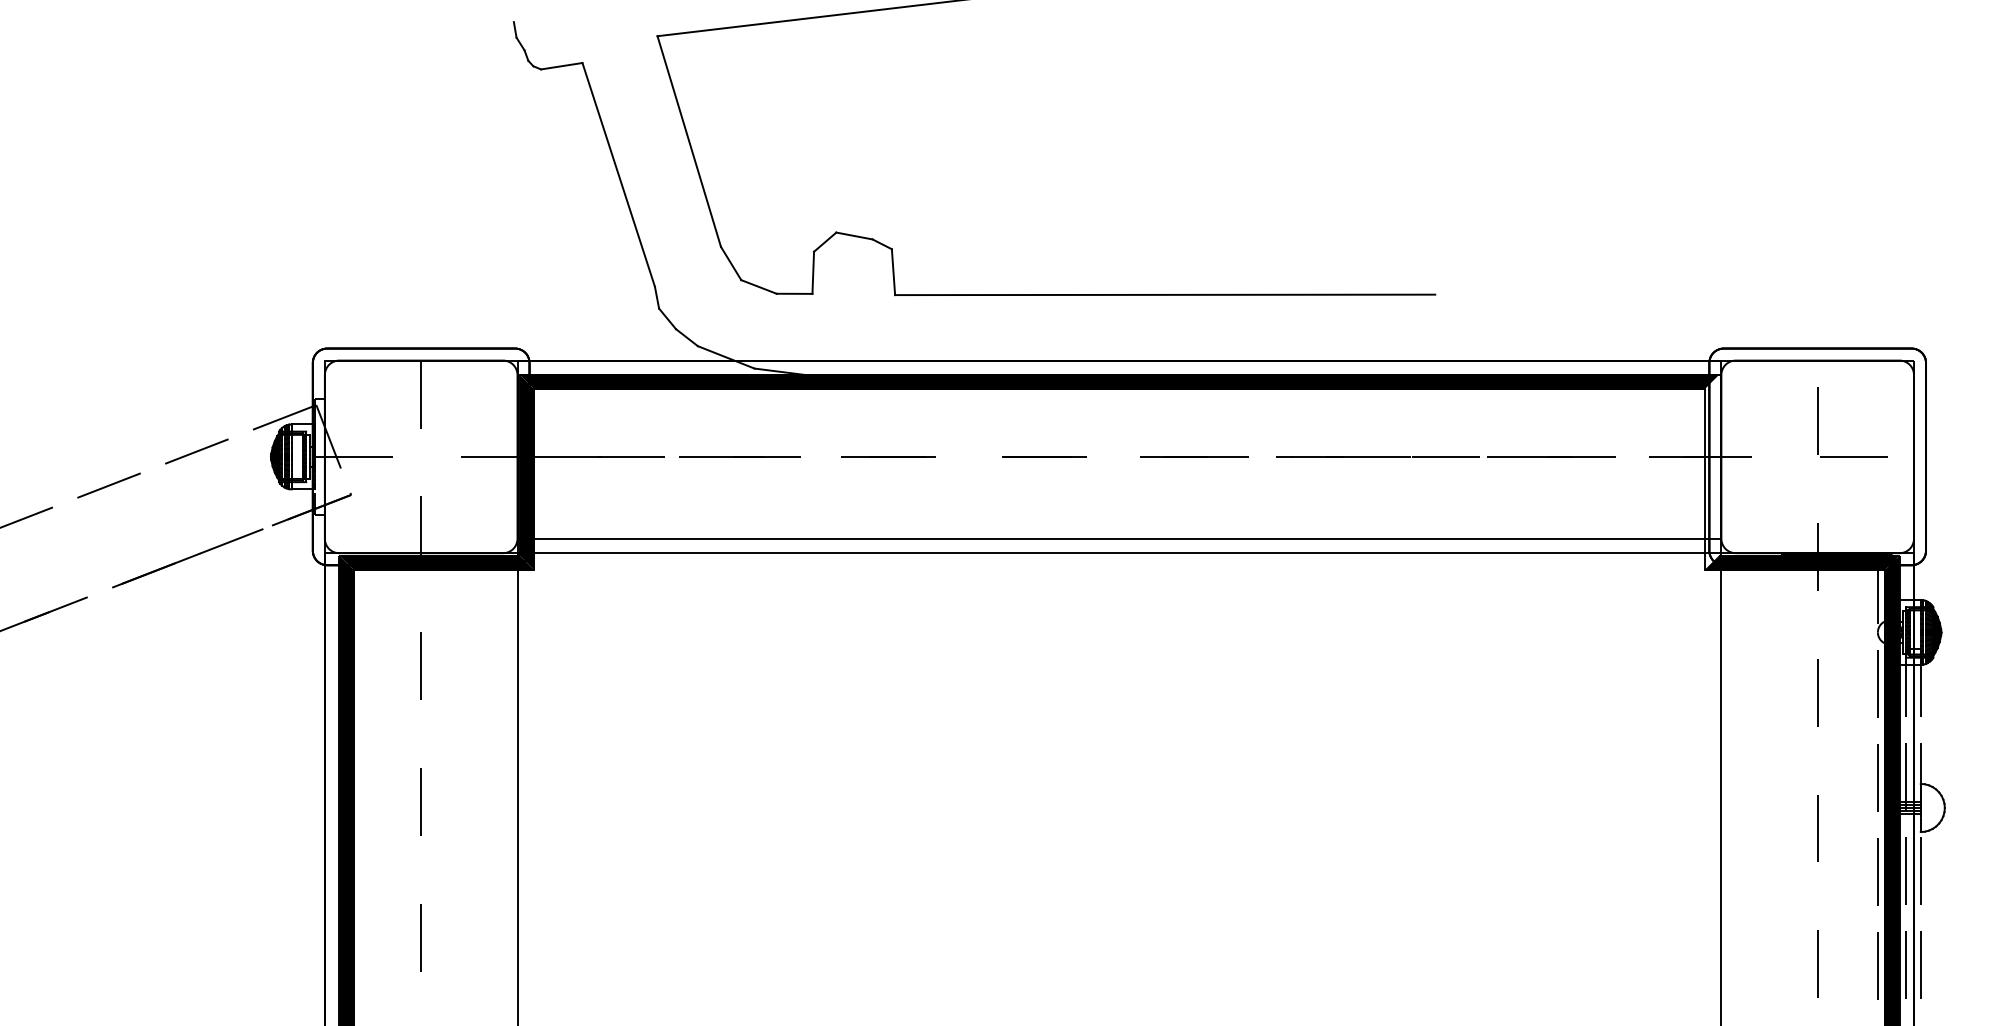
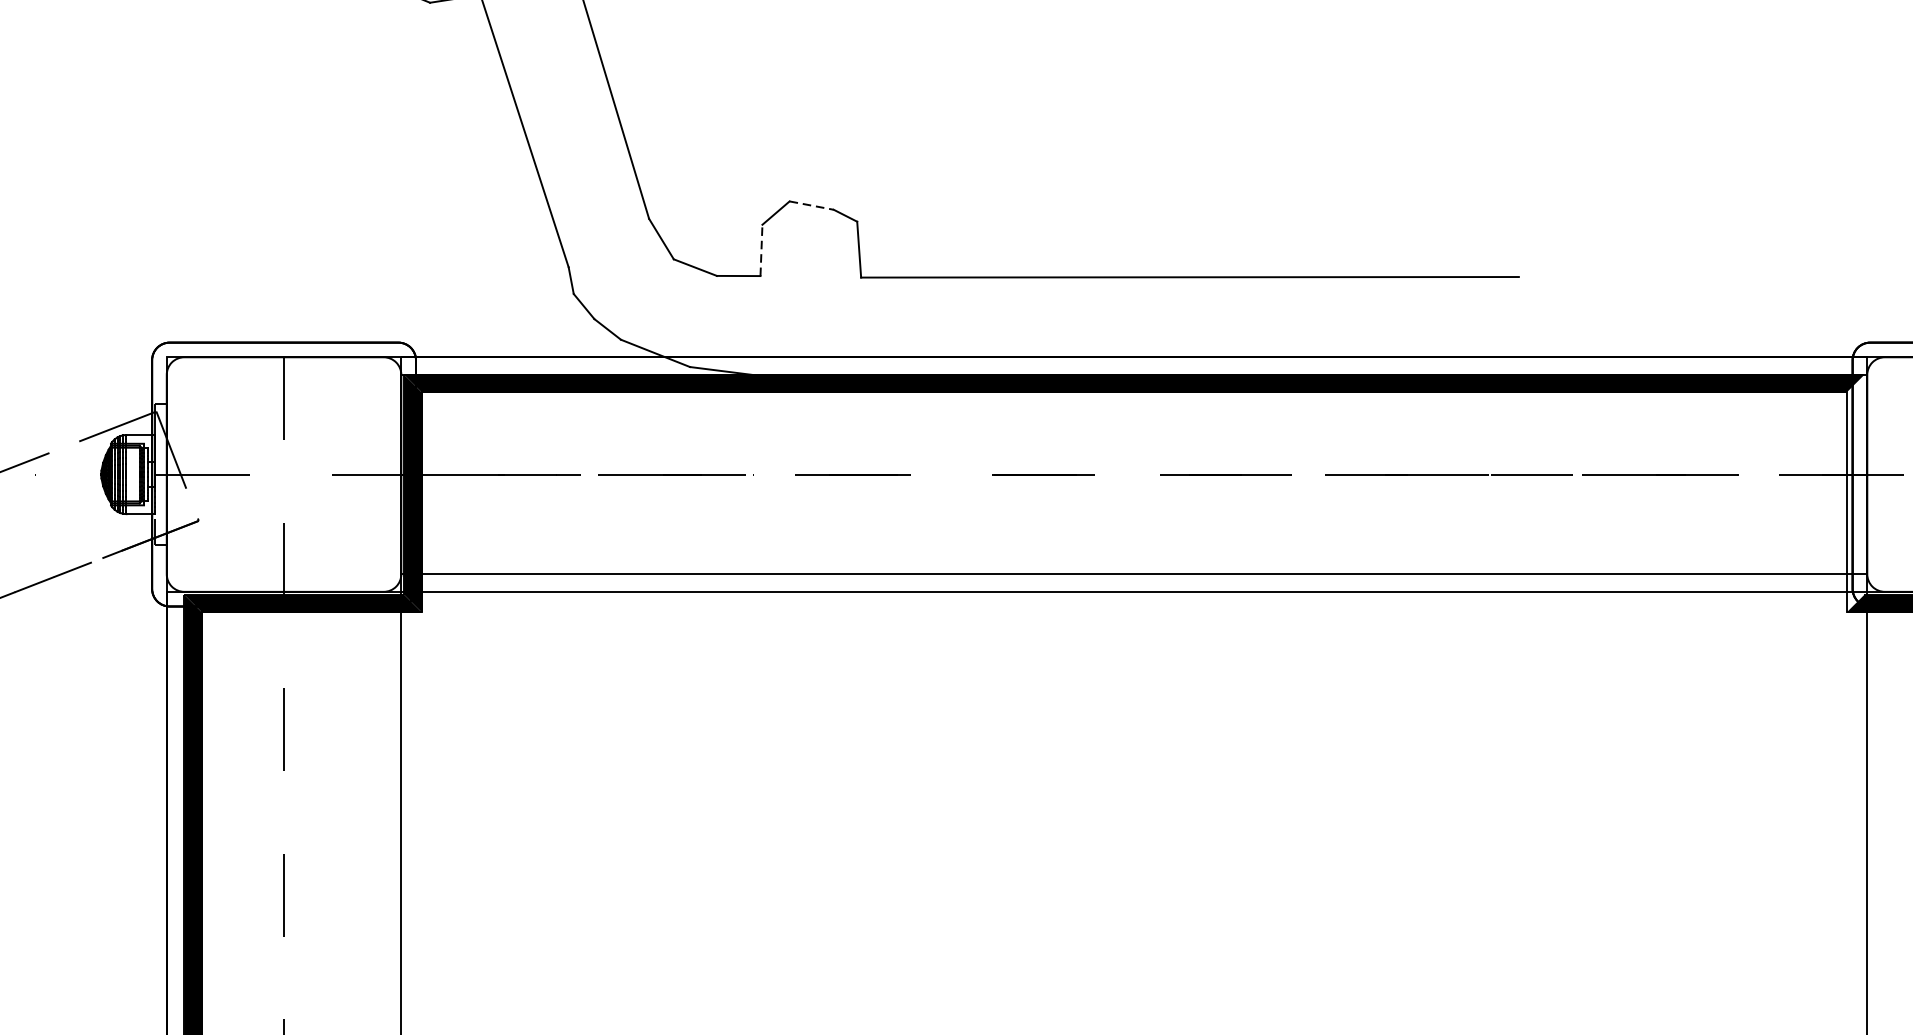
line: (855, 236) -> (812, 206), solid -> dashed
line: (813, 272) -> (761, 250), solid -> dashed

